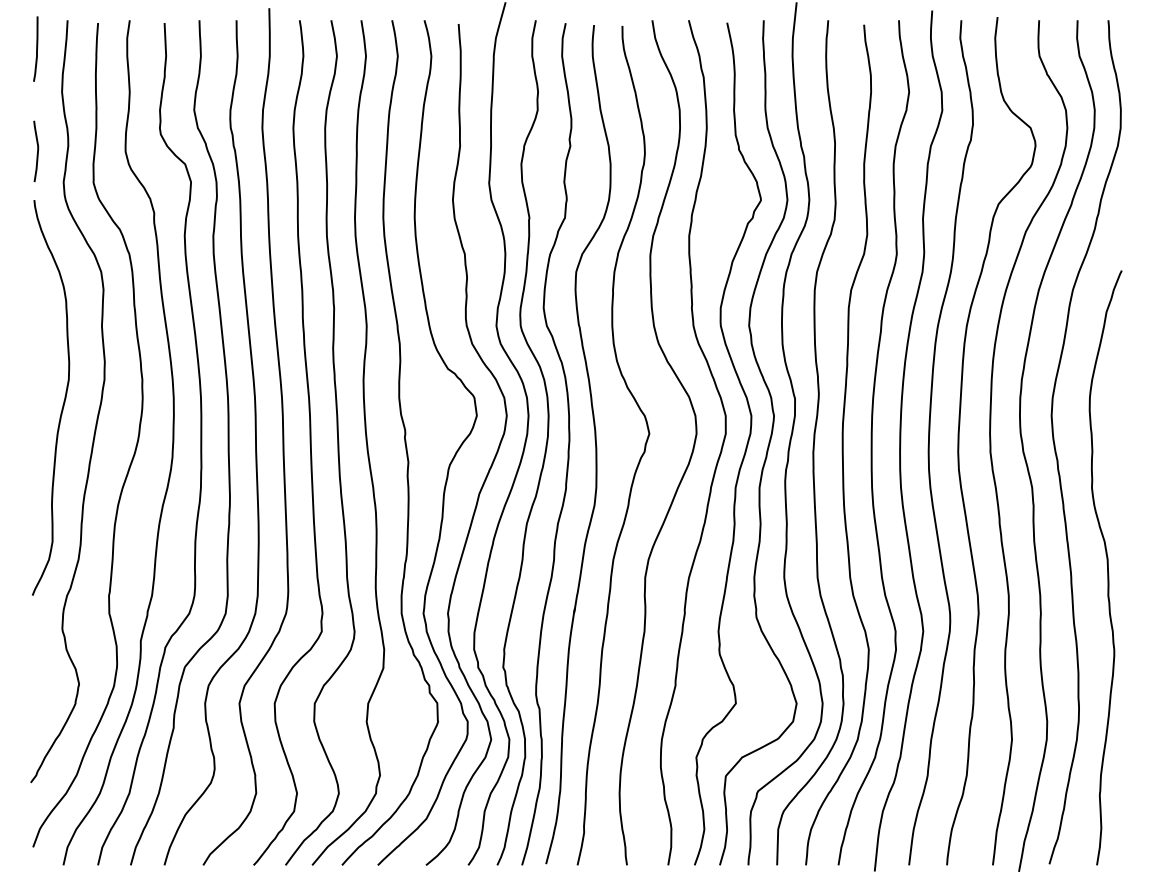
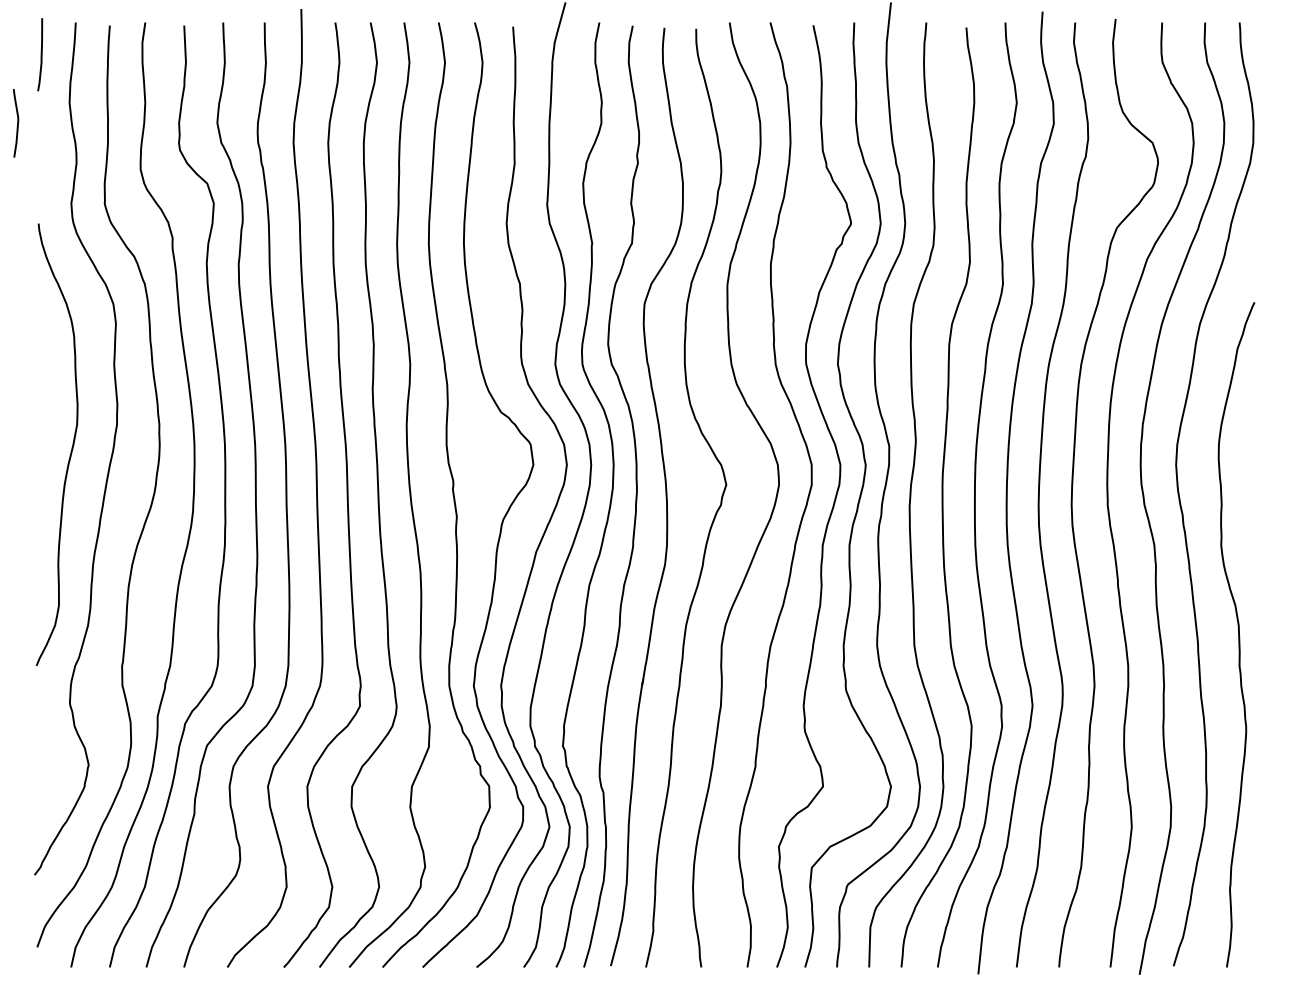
curve: (37, 150) -> (17, 122), moved

